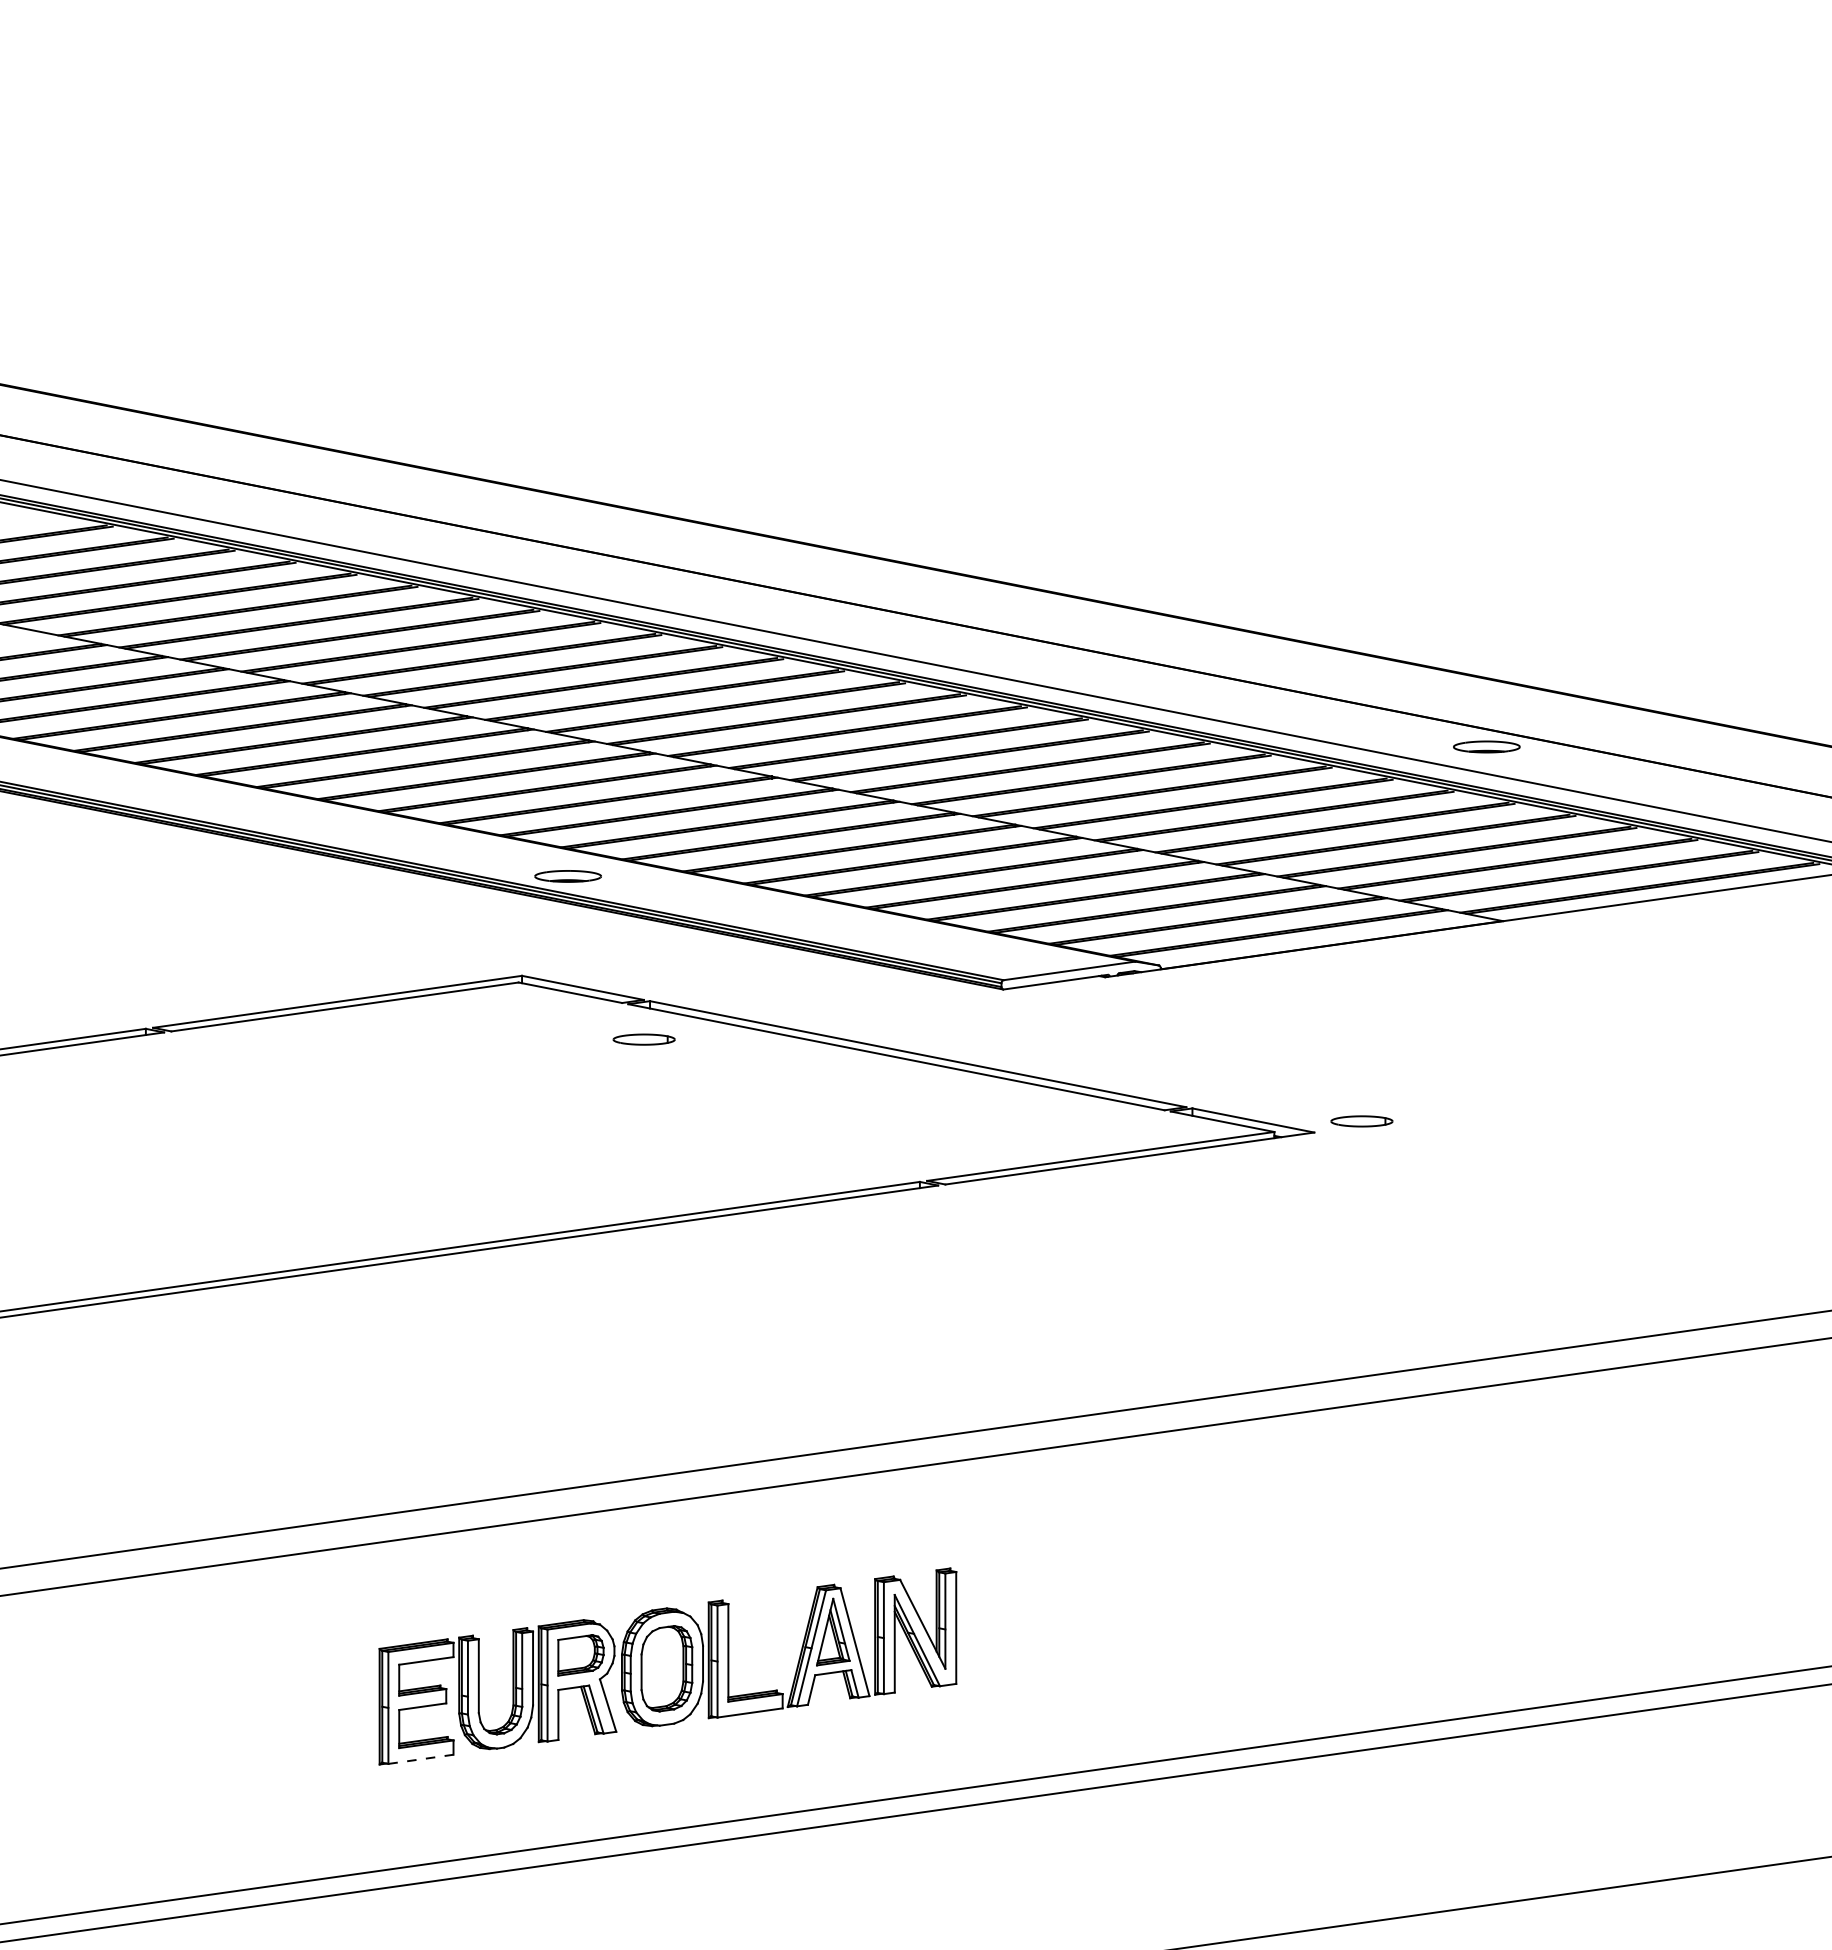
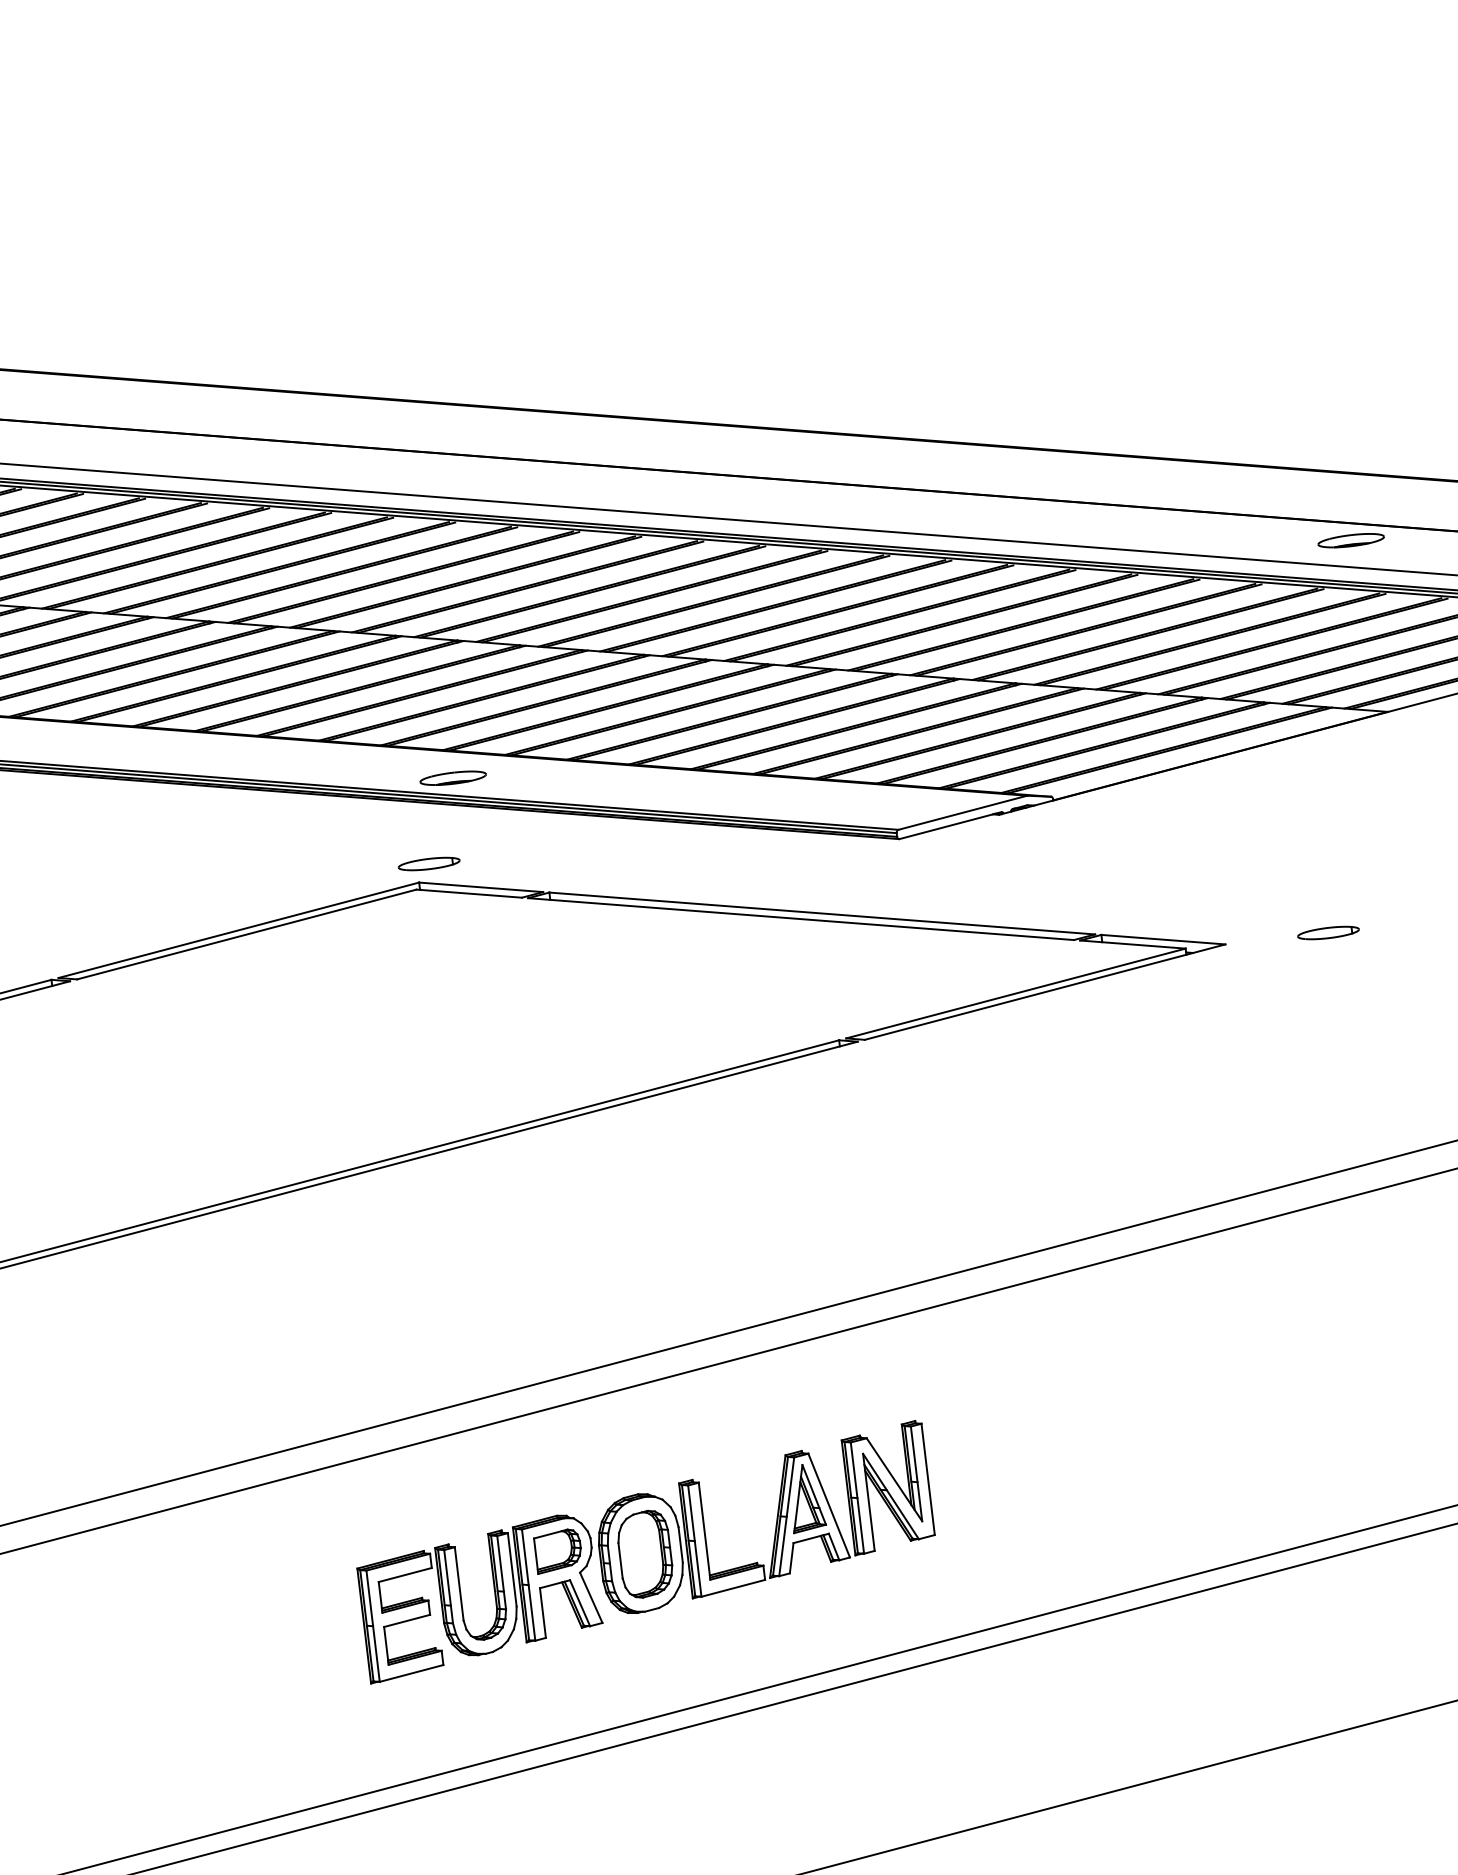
part: (643, 1039) -> (428, 863), moved
part: (1361, 1121) -> (1328, 933), moved
line: (420, 1759) -> (411, 1673), dashed -> solid

